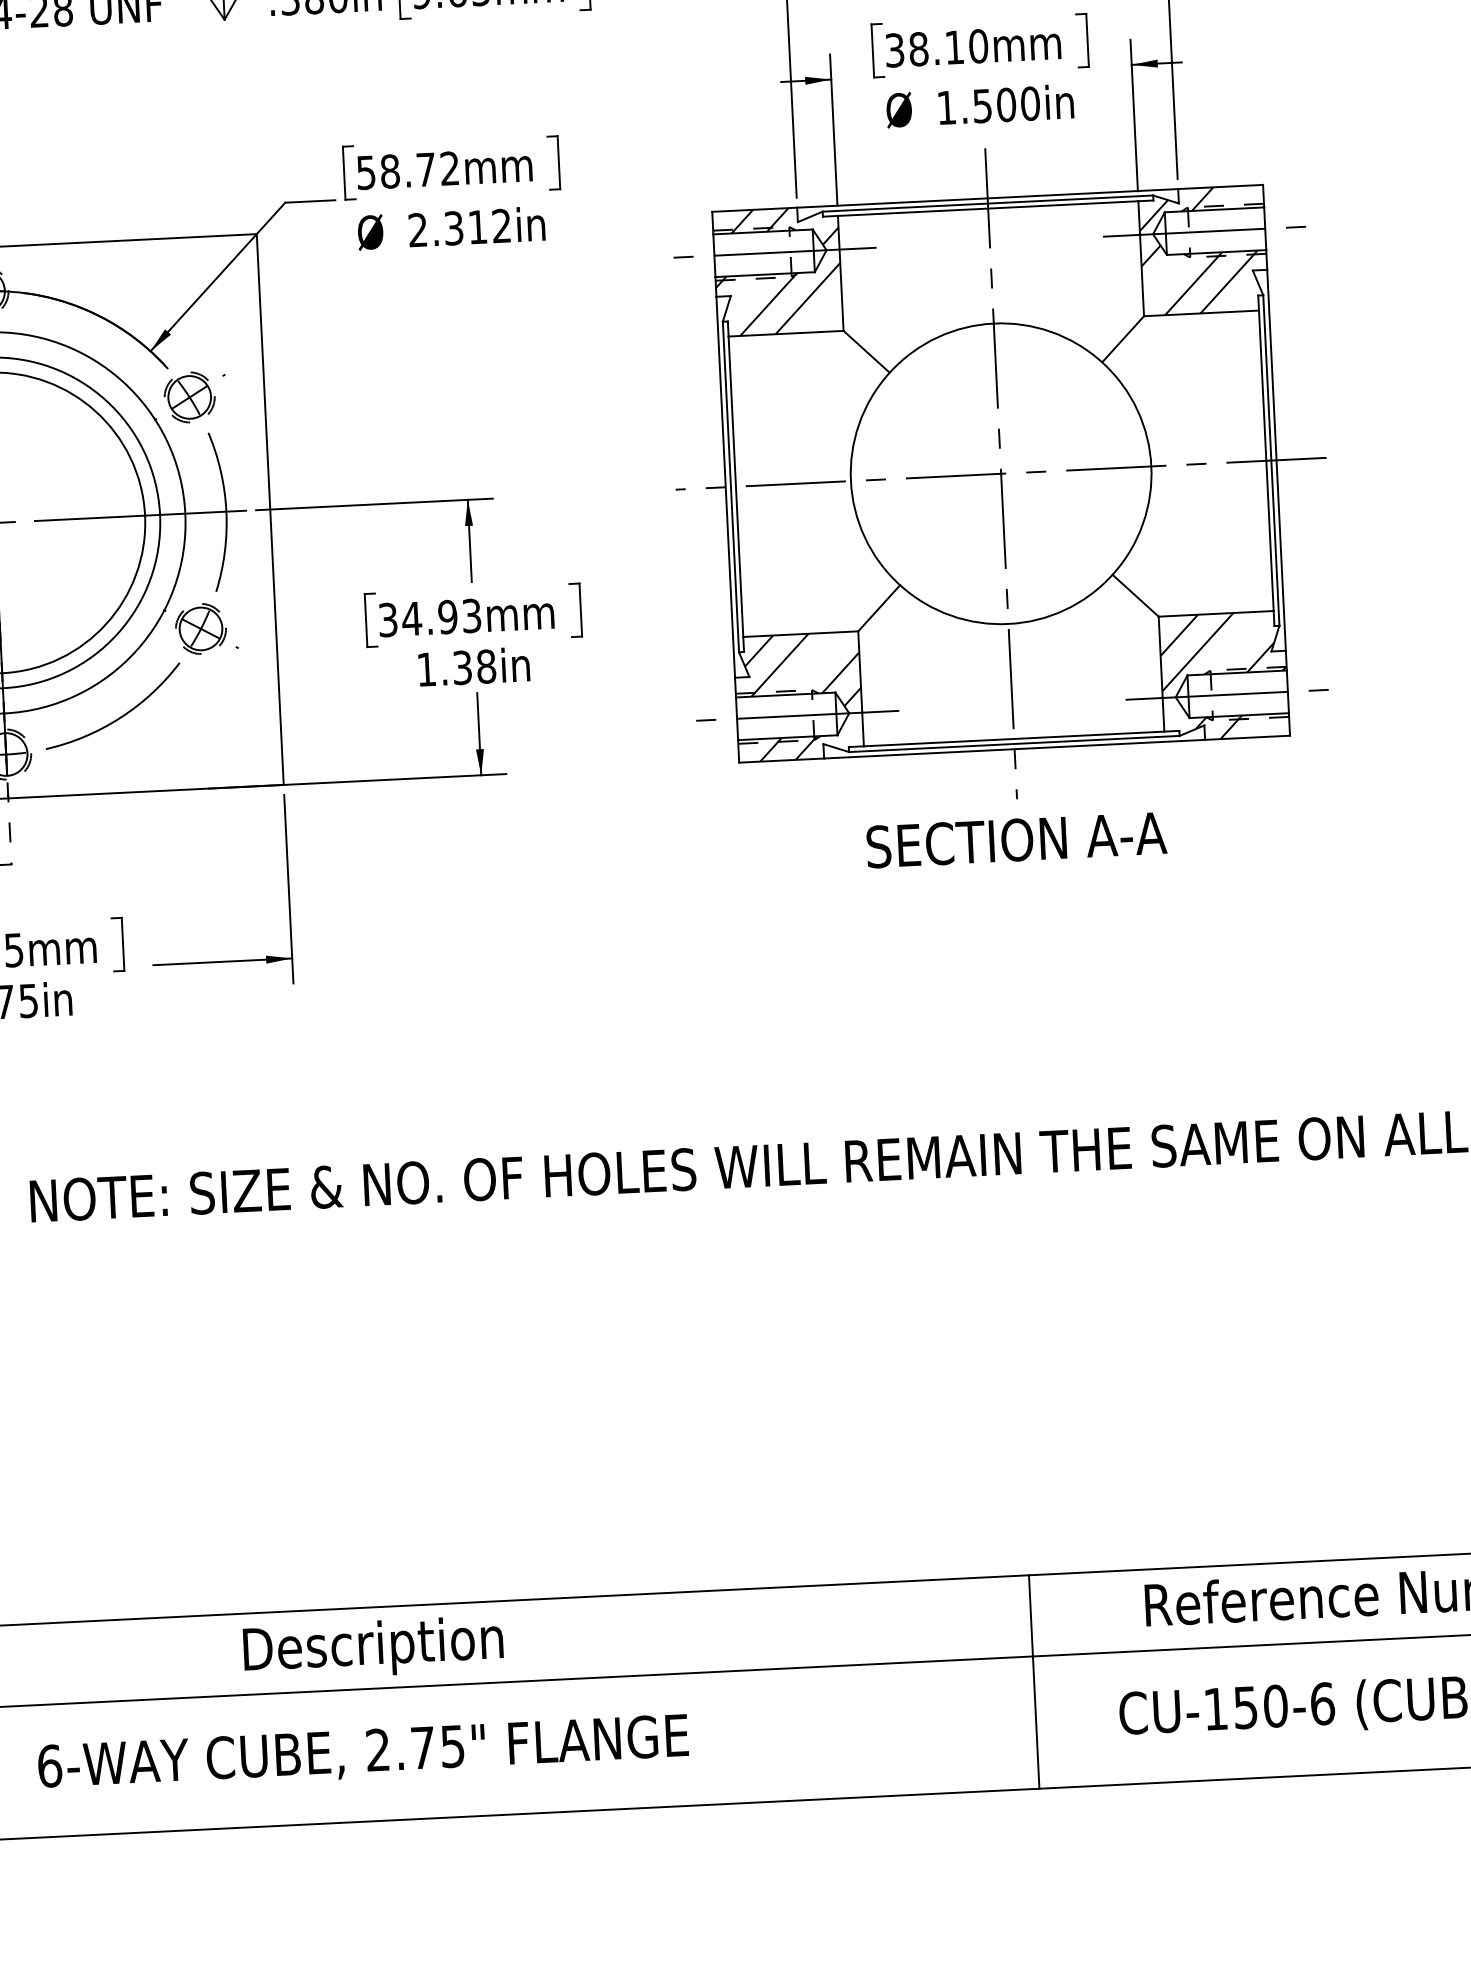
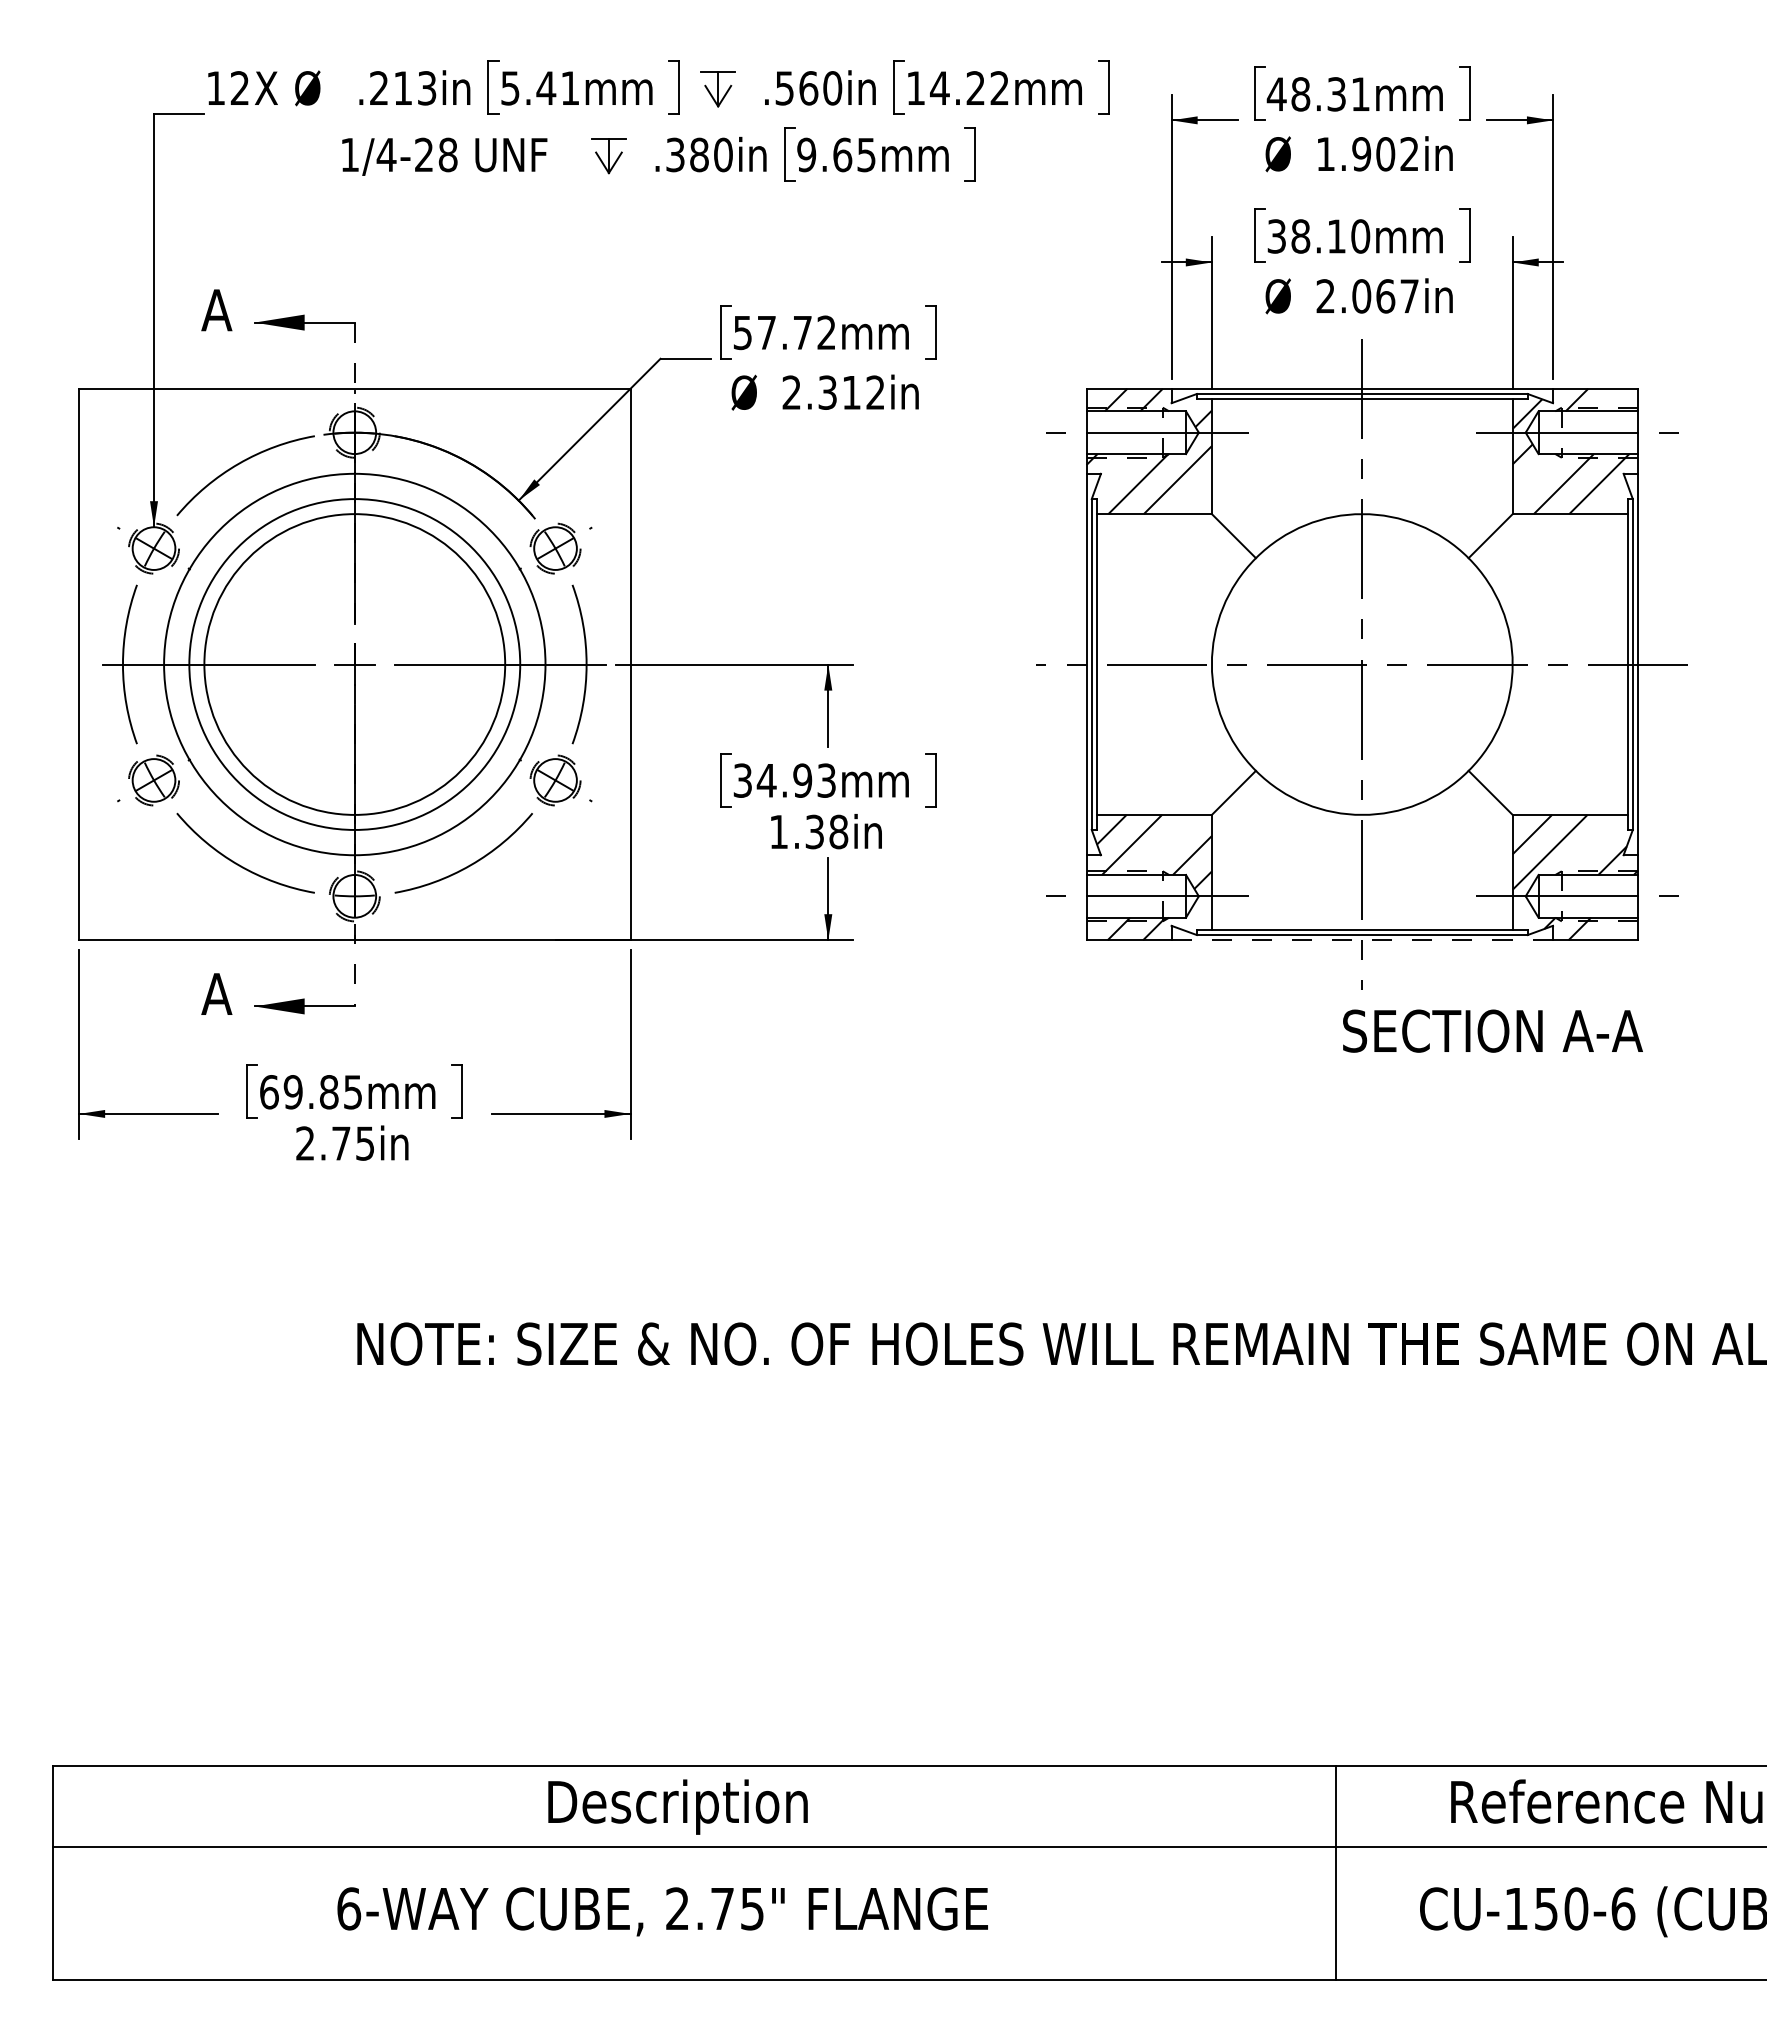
text: (988, 105) -> (1367, 296), 1.500in -> 2.067in
text: (389, 171) -> (766, 332), 58.72mm -> 57.72mm
line: (1014, 749) -> (1362, 940), solid -> dashed
text: (1016, 839) -> (1492, 1030), moved

